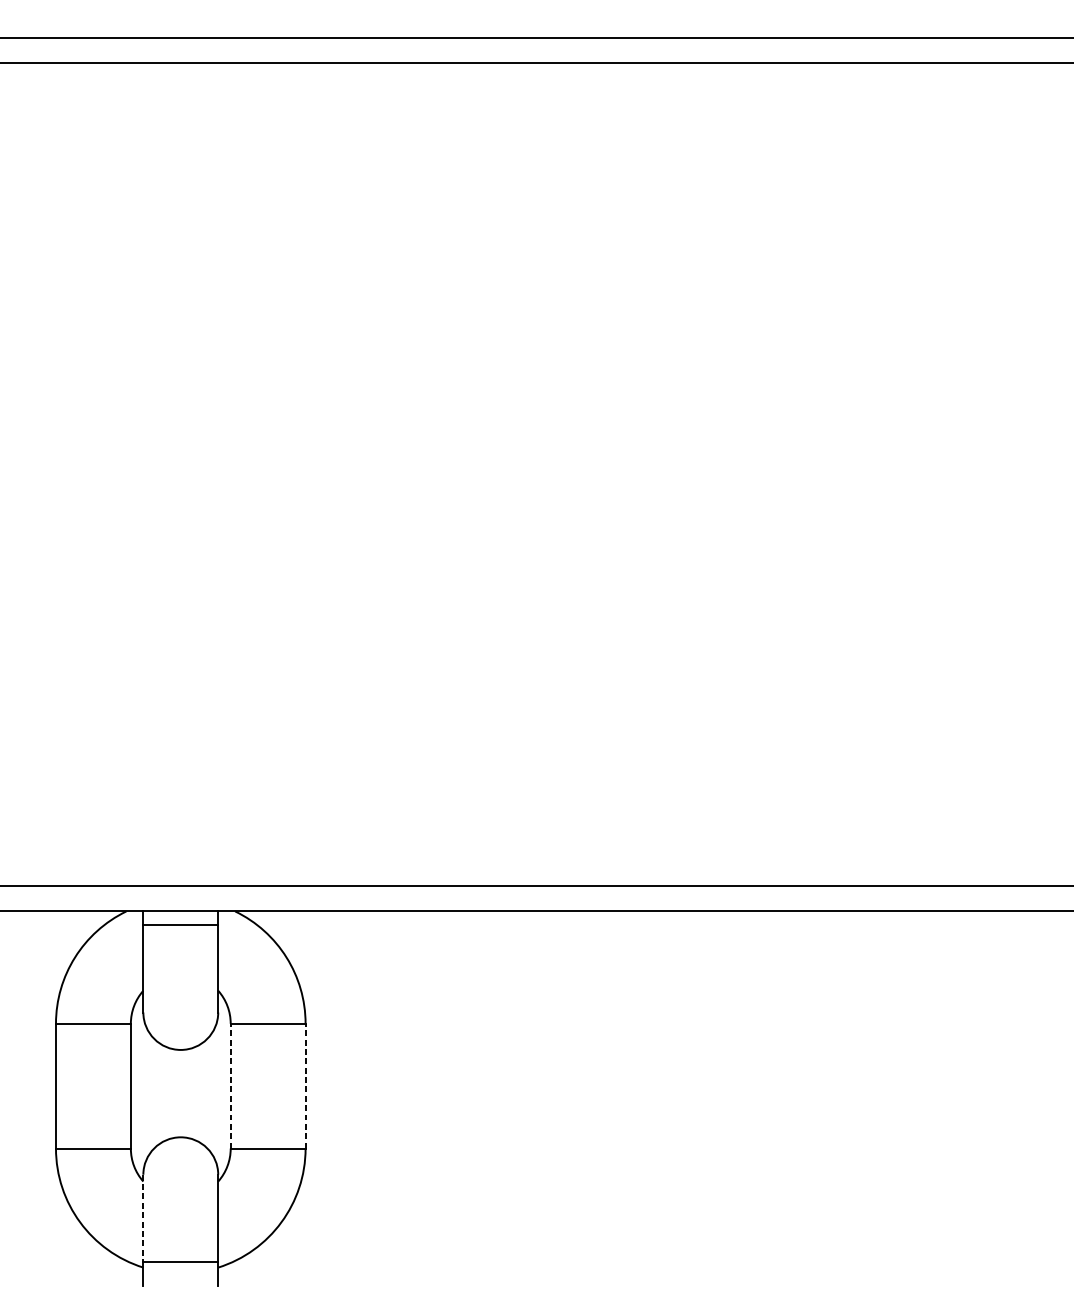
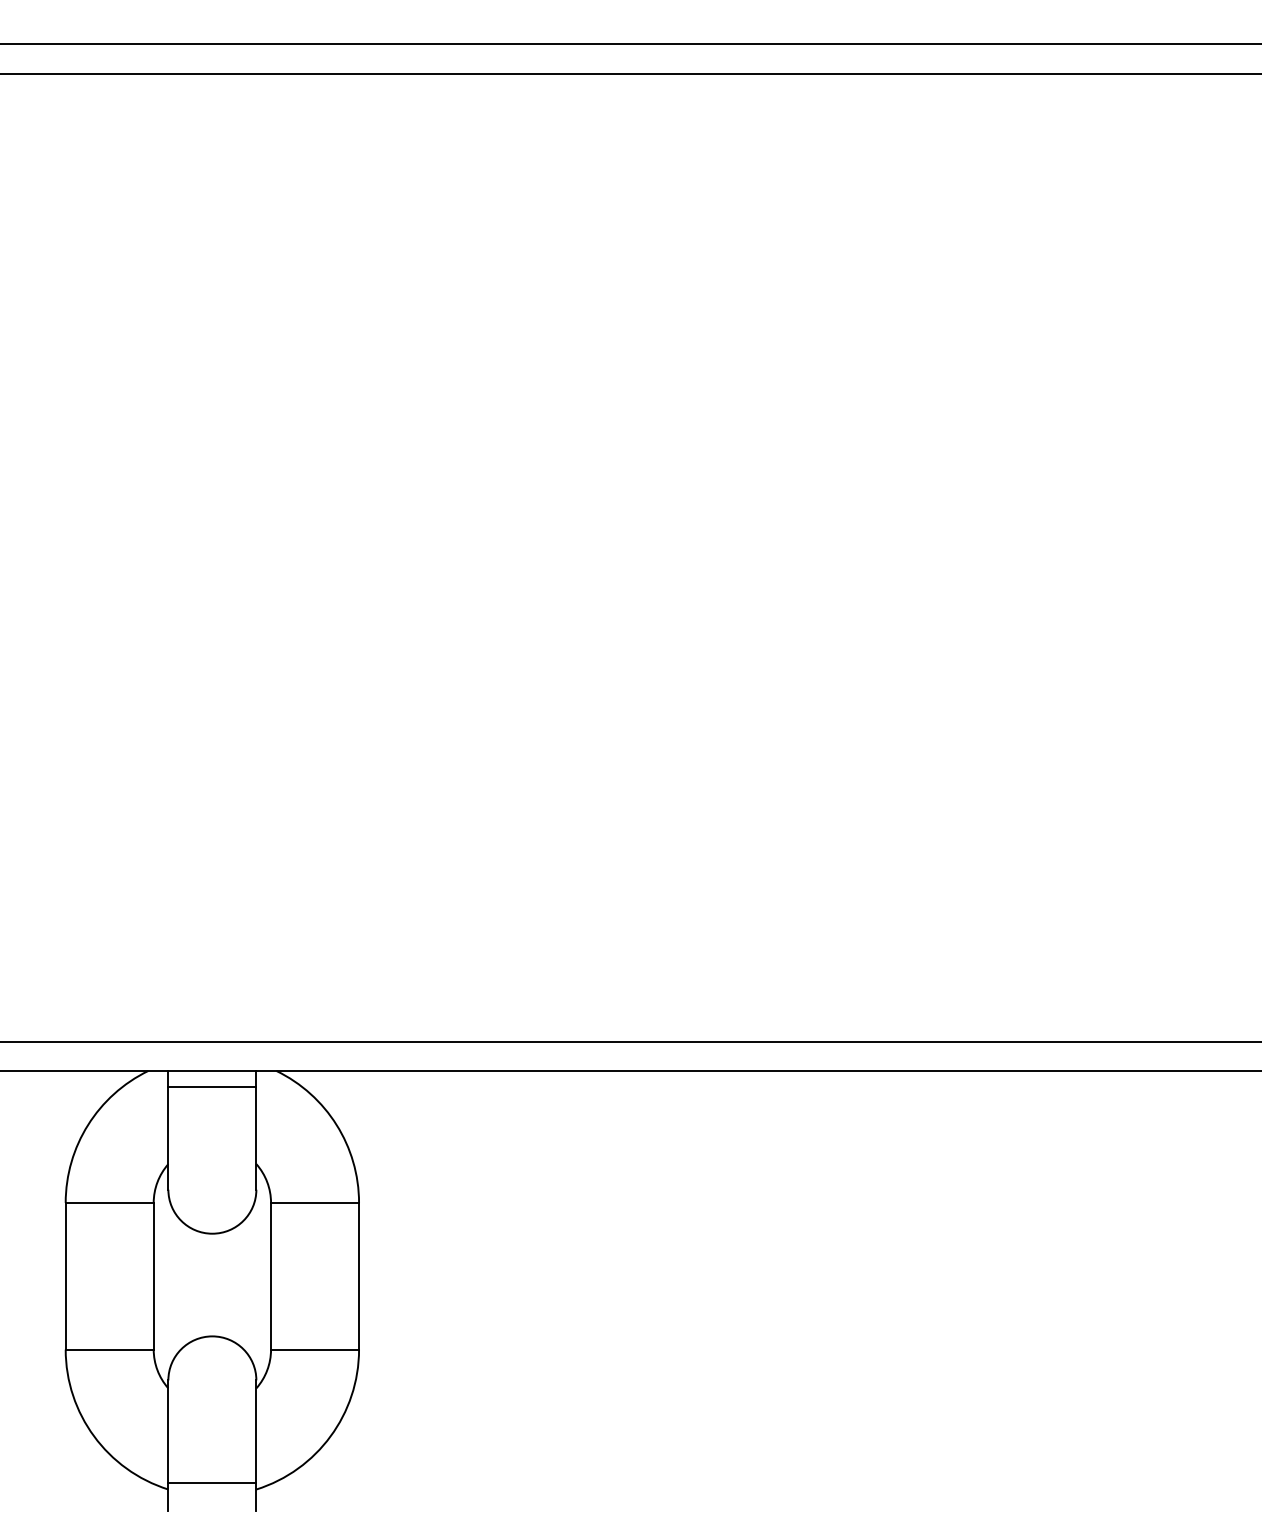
line: (231, 1085) -> (271, 1275), dashed -> solid
line: (305, 1085) -> (359, 1275), dashed -> solid
line: (143, 1219) -> (168, 1432), dashed -> solid

